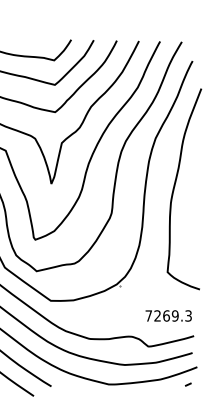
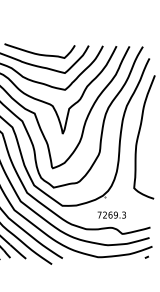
text: (168, 314) -> (111, 214), moved

